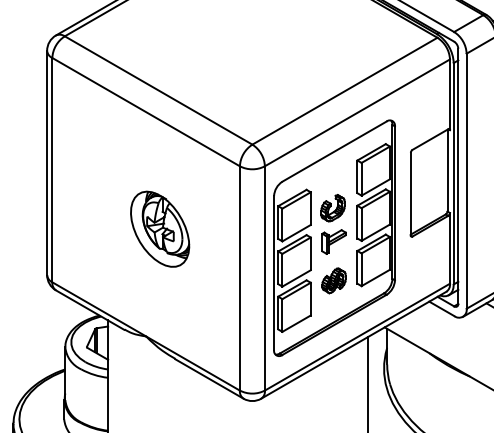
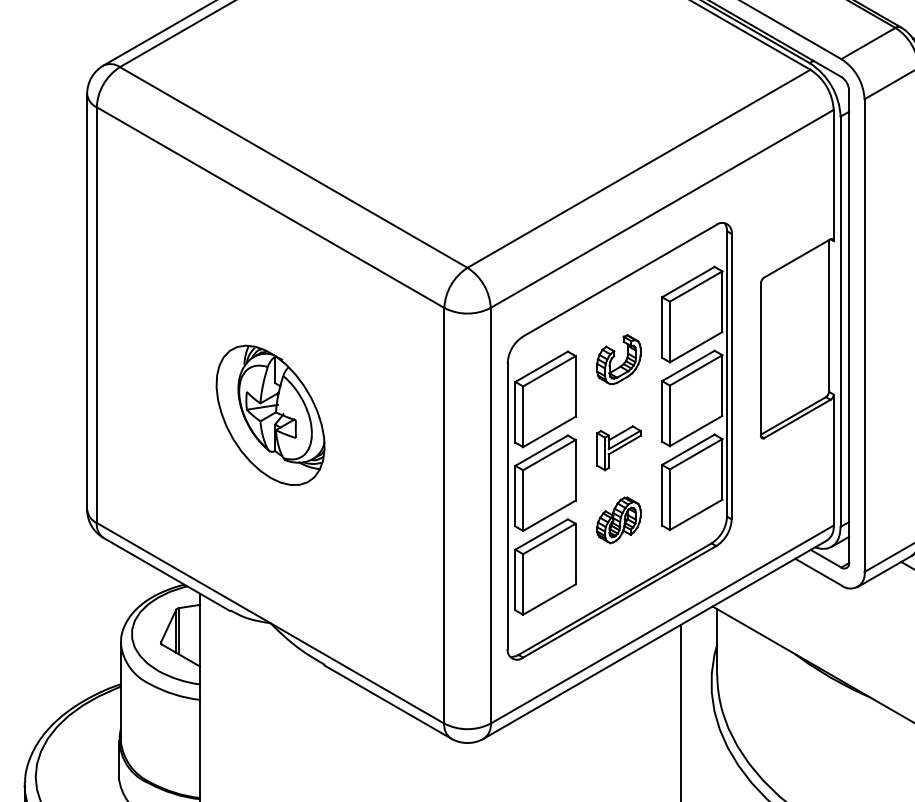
part: (332, 208) -> (617, 360), moved
part: (160, 228) -> (271, 413), moved

